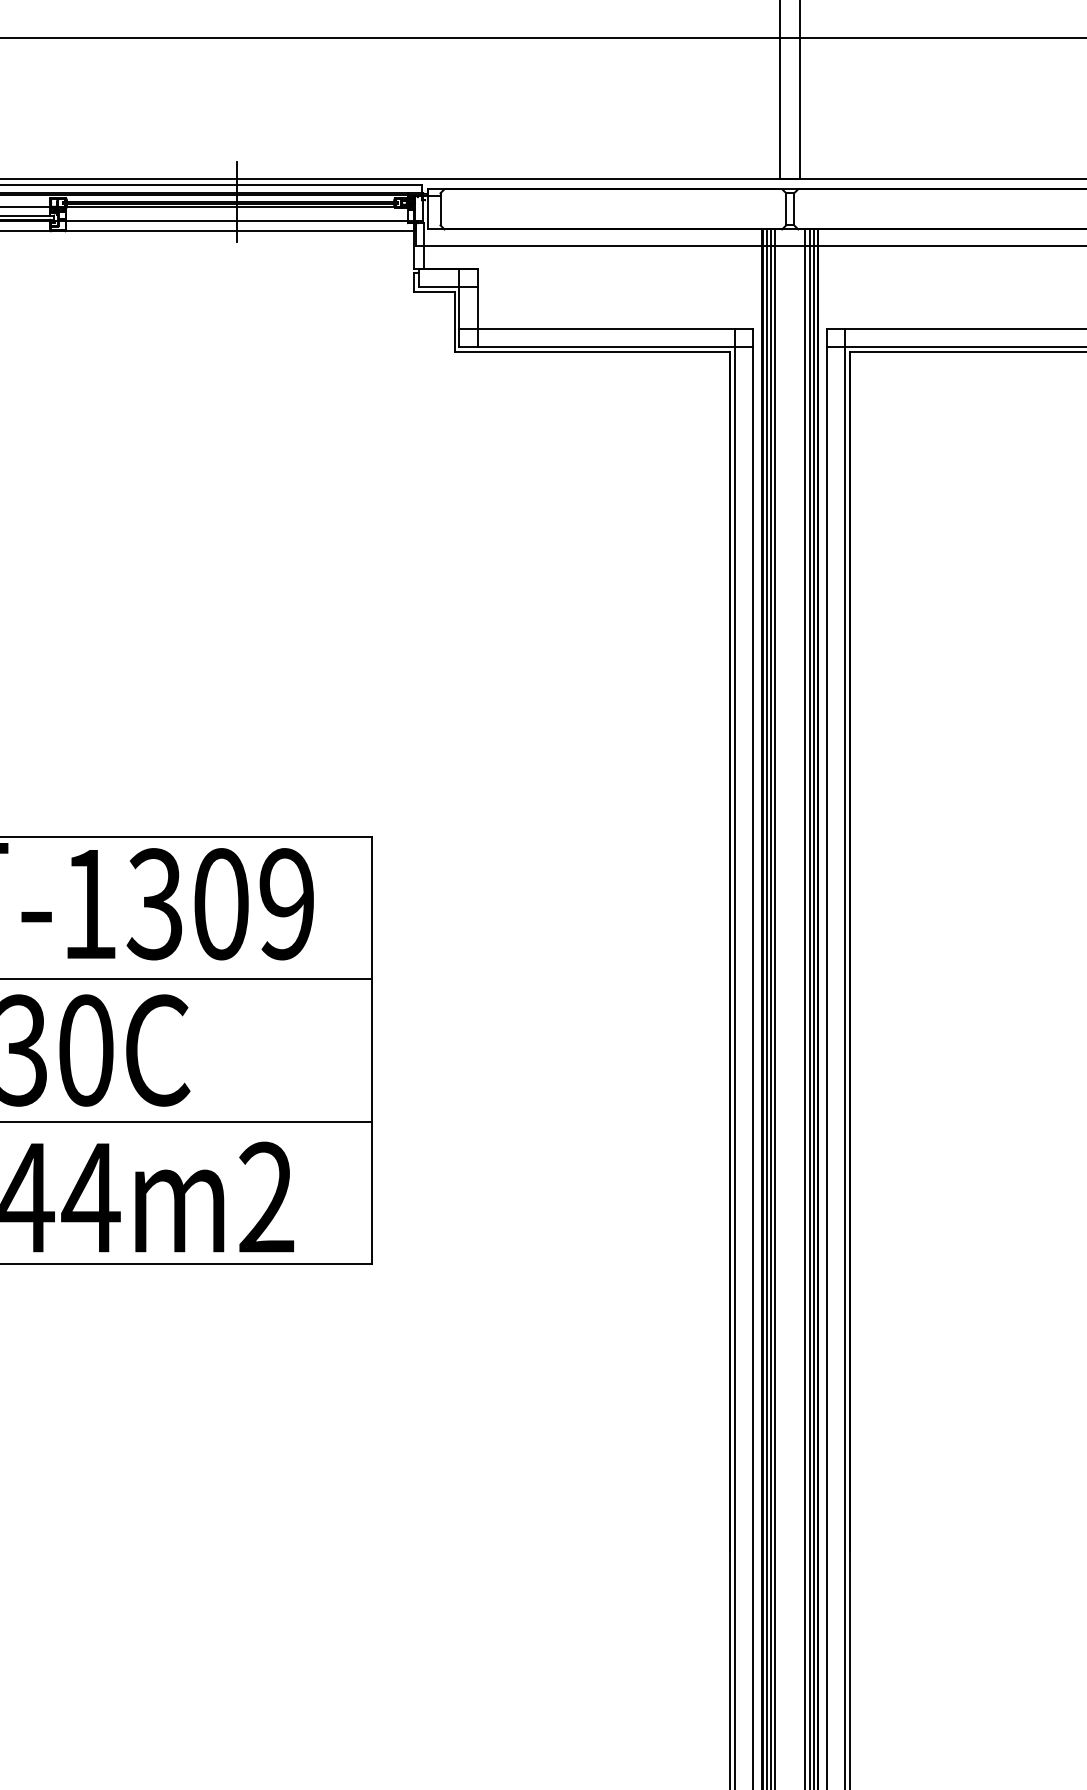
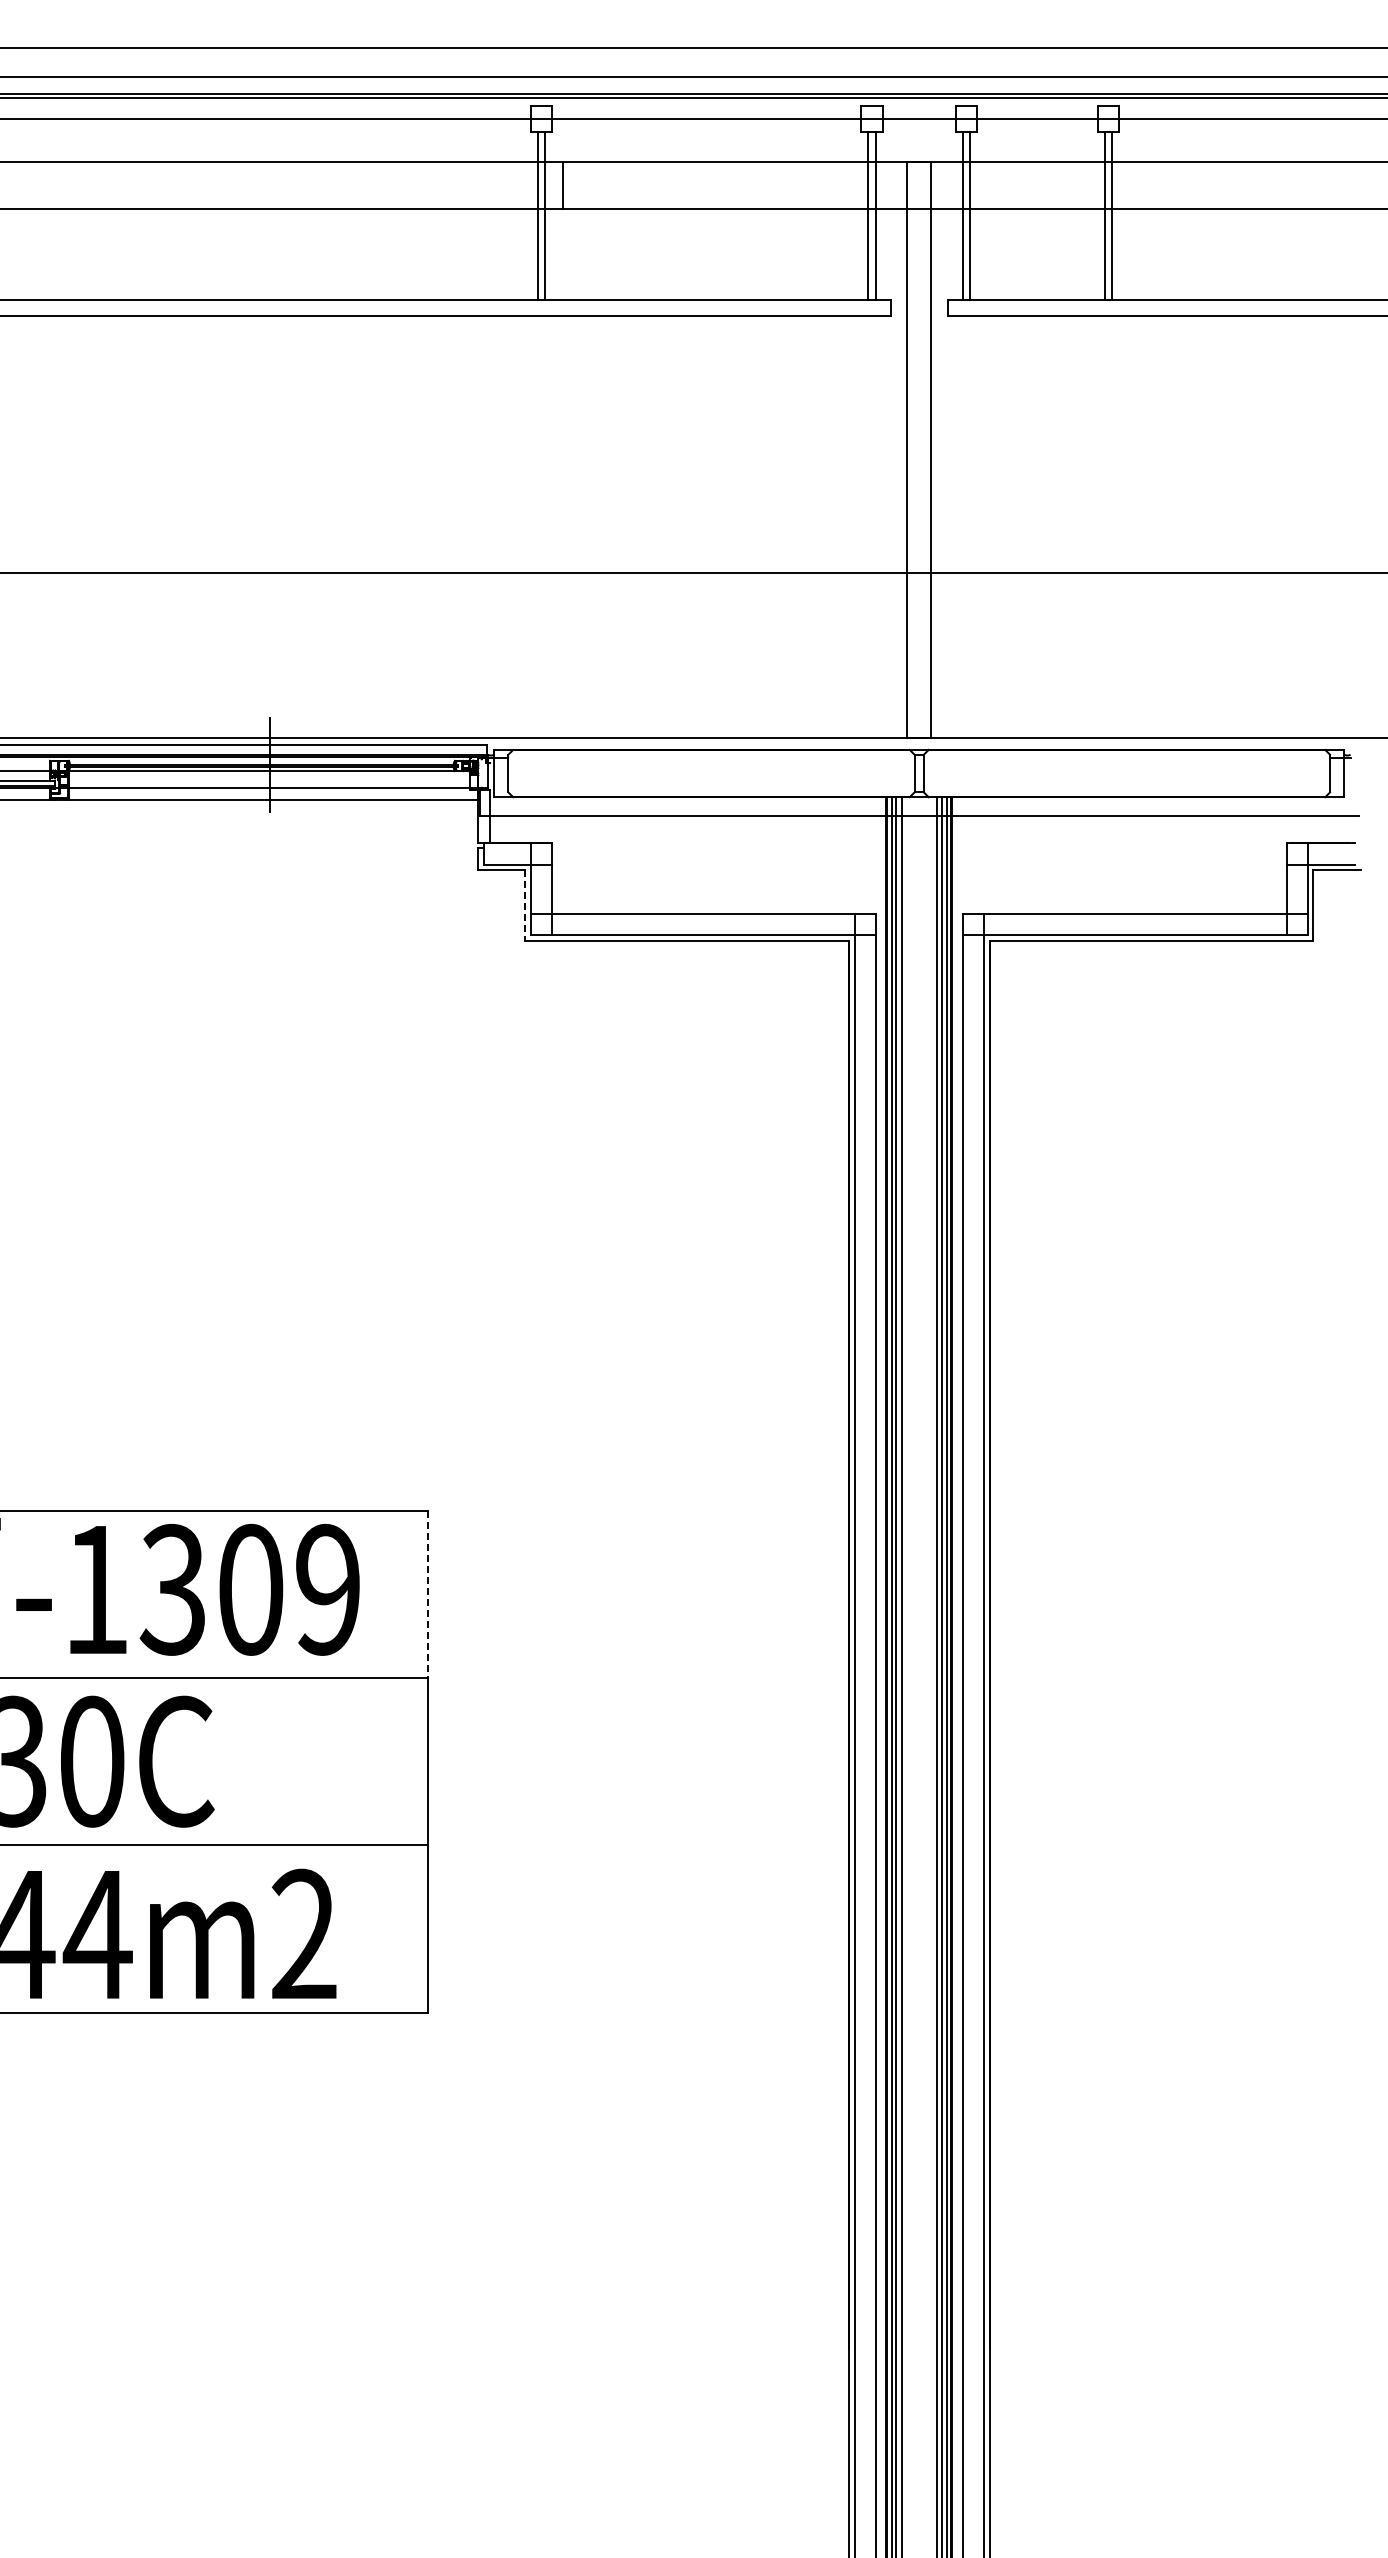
line: (454, 322) -> (524, 906), solid -> dashed
line: (371, 908) -> (427, 1594), solid -> dashed

